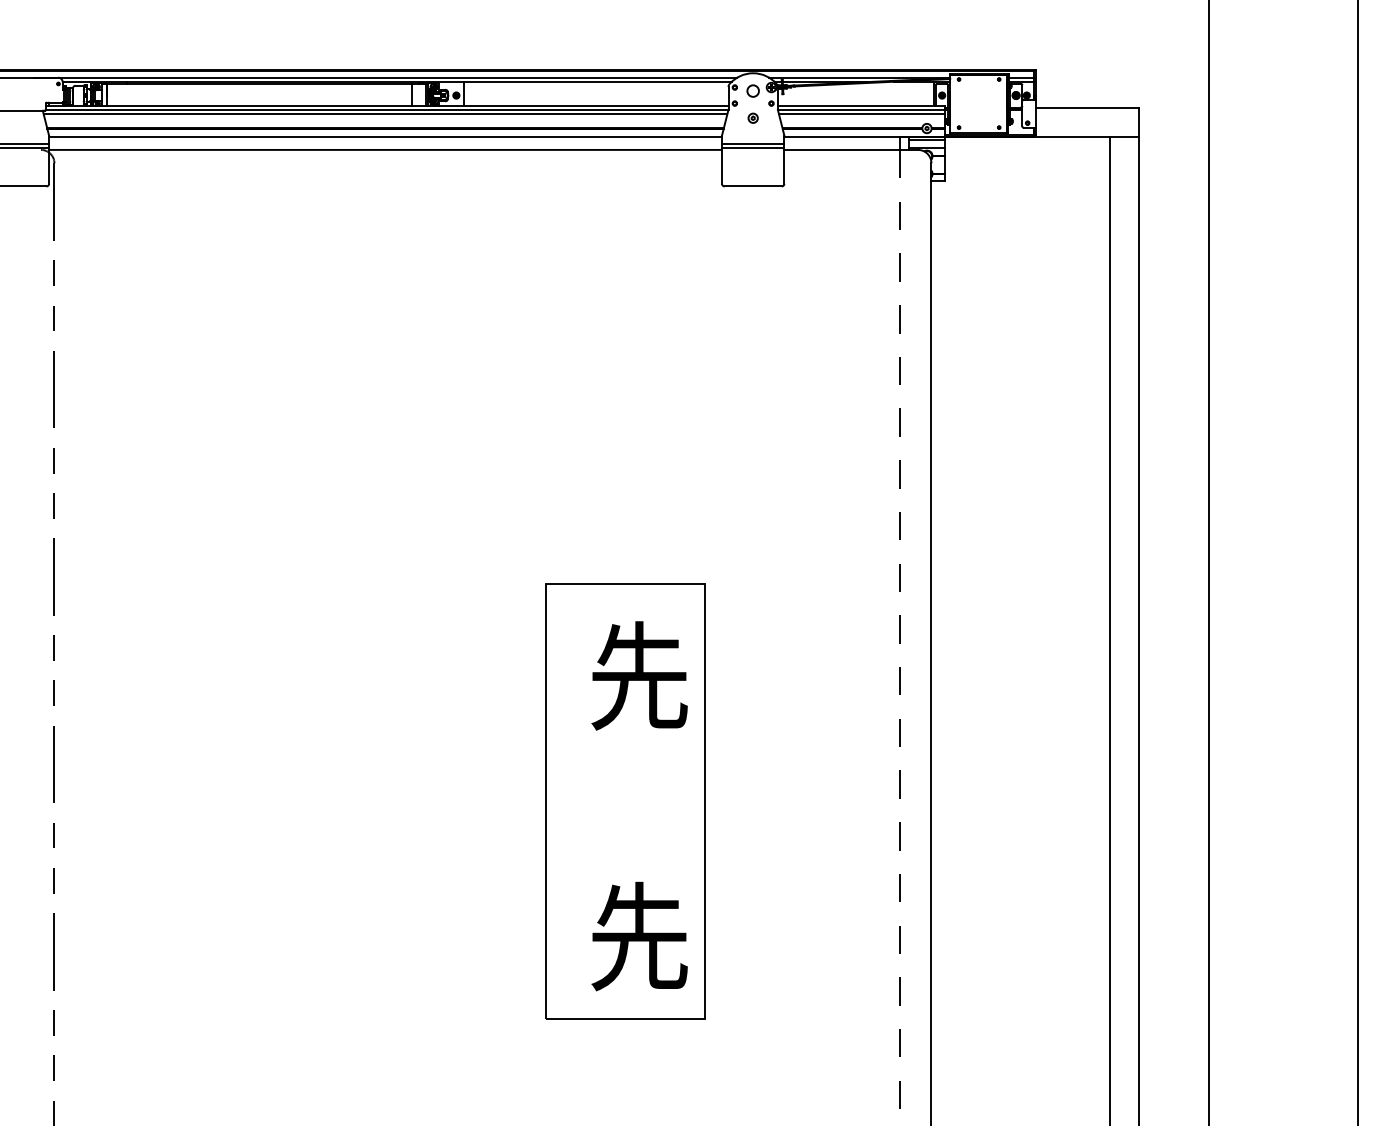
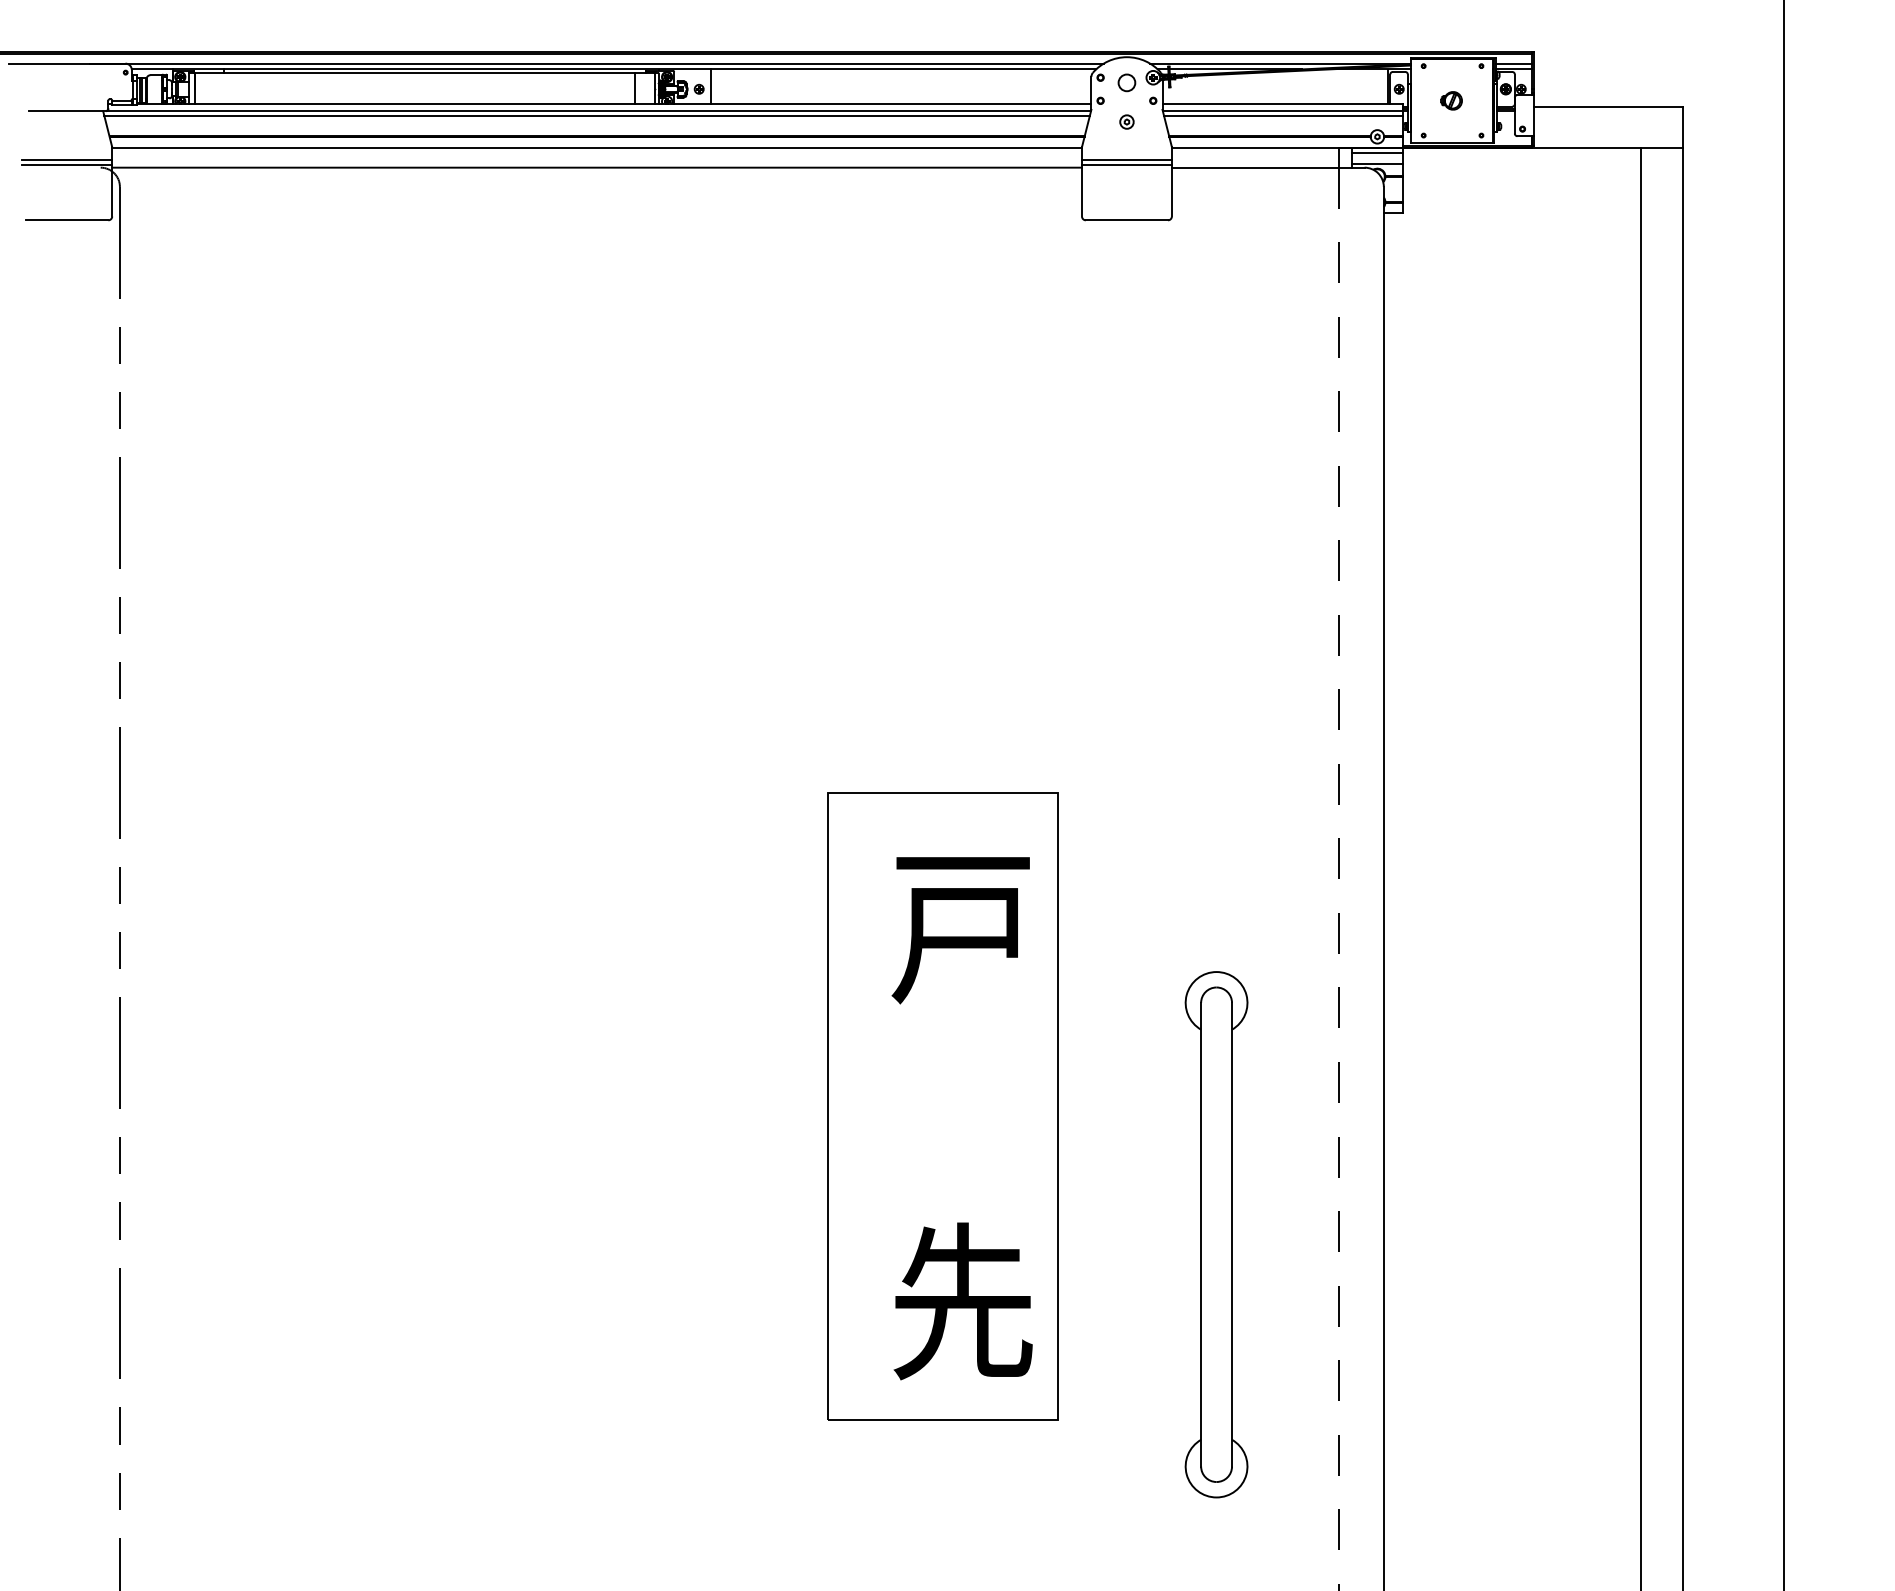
part: (978, 103) -> (1451, 100), added
text: (638, 675) -> (961, 925), 先 -> 戸
part: (815, 890) -> (1216, 1234), added

